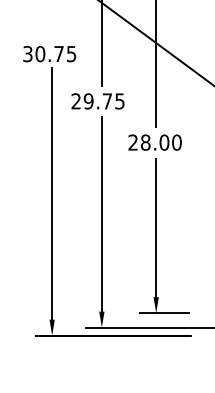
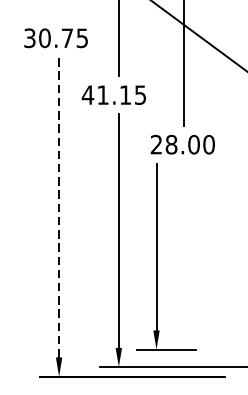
text: (91, 101) -> (106, 95), 29.75 -> 41.15
line: (52, 193) -> (59, 205), solid -> dashed
part: (156, 235) -> (156, 256), moved

